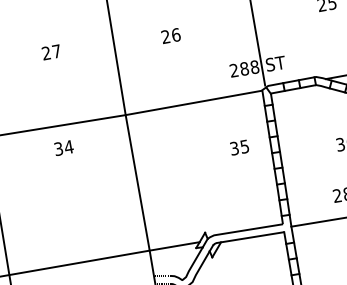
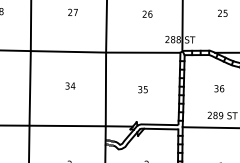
text: (170, 34) -> (147, 13), moved
text: (63, 147) -> (70, 85), moved
text: (238, 147) -> (142, 89), moved

